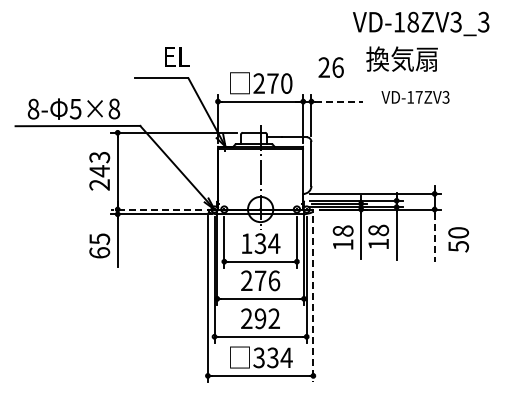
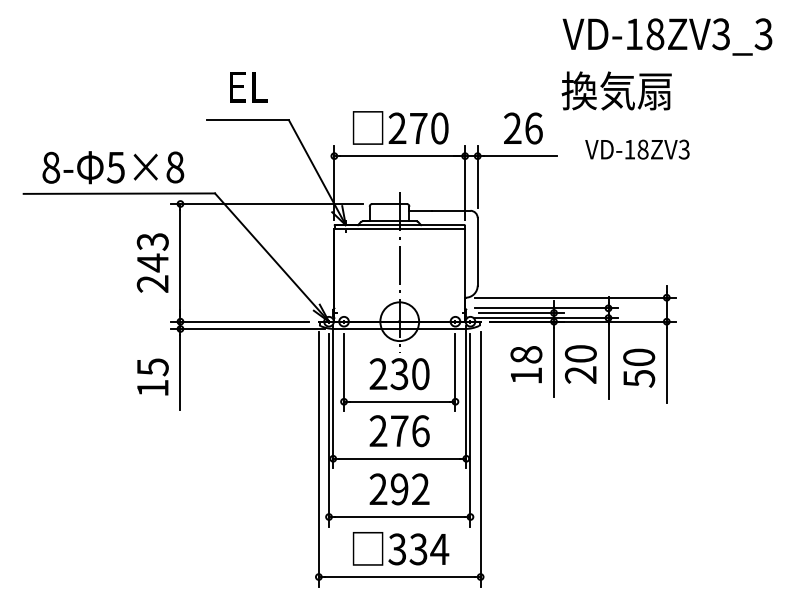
text: (421, 23) -> (668, 36), moved
text: (177, 56) -> (249, 86), moved
text: (330, 67) -> (522, 128), moved
text: (418, 97) -> (641, 149), VD-17ZV3 -> VD-18ZV3
line: (339, 101) -> (520, 155), dashed -> solid
line: (156, 209) -> (239, 321), dashed -> solid
text: (378, 236) -> (580, 363), 18 -> 20
line: (434, 237) -> (666, 364), dashed -> solid
text: (458, 239) -> (638, 367), moved
text: (260, 243) -> (399, 373), 134 -> 230
text: (99, 252) -> (152, 387), 65 -> 15
line: (313, 299) -> (480, 459), dashed -> solid

